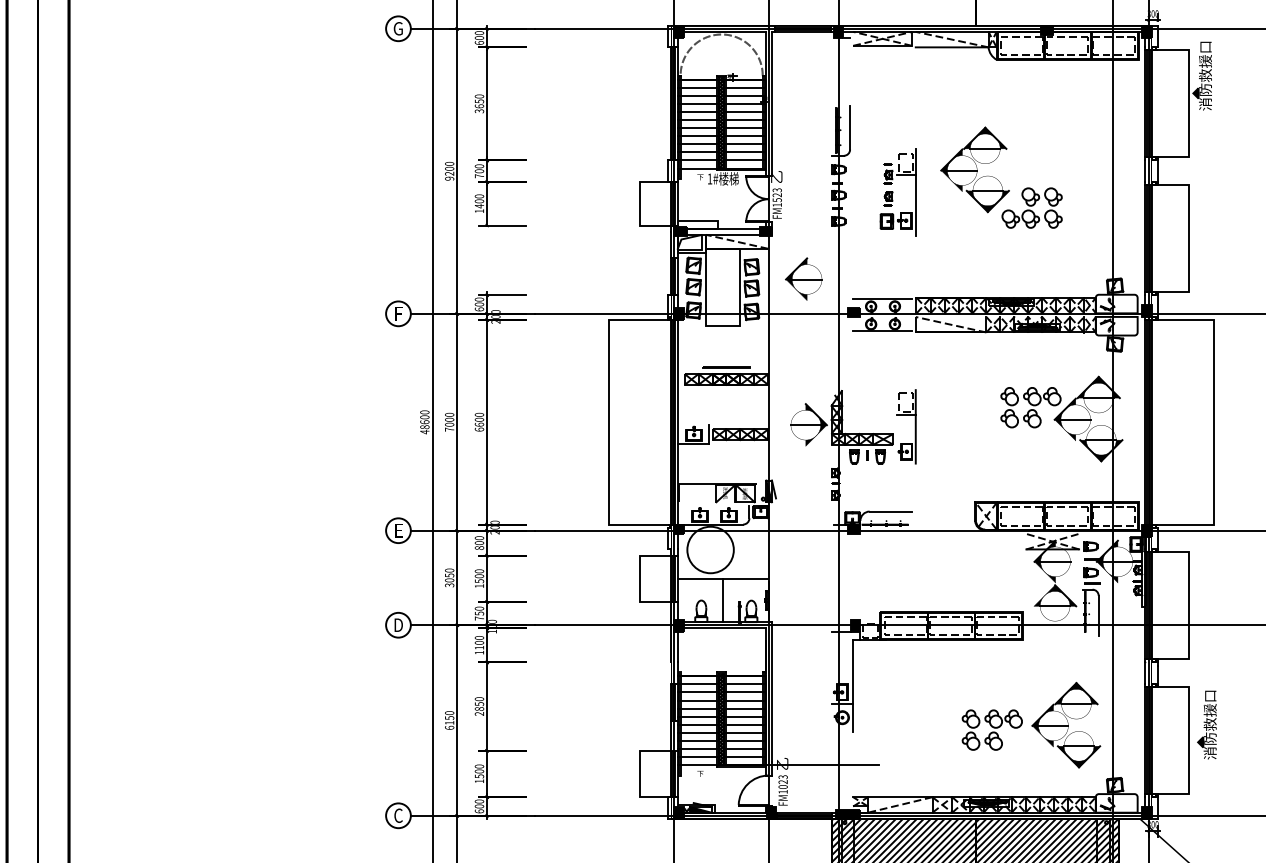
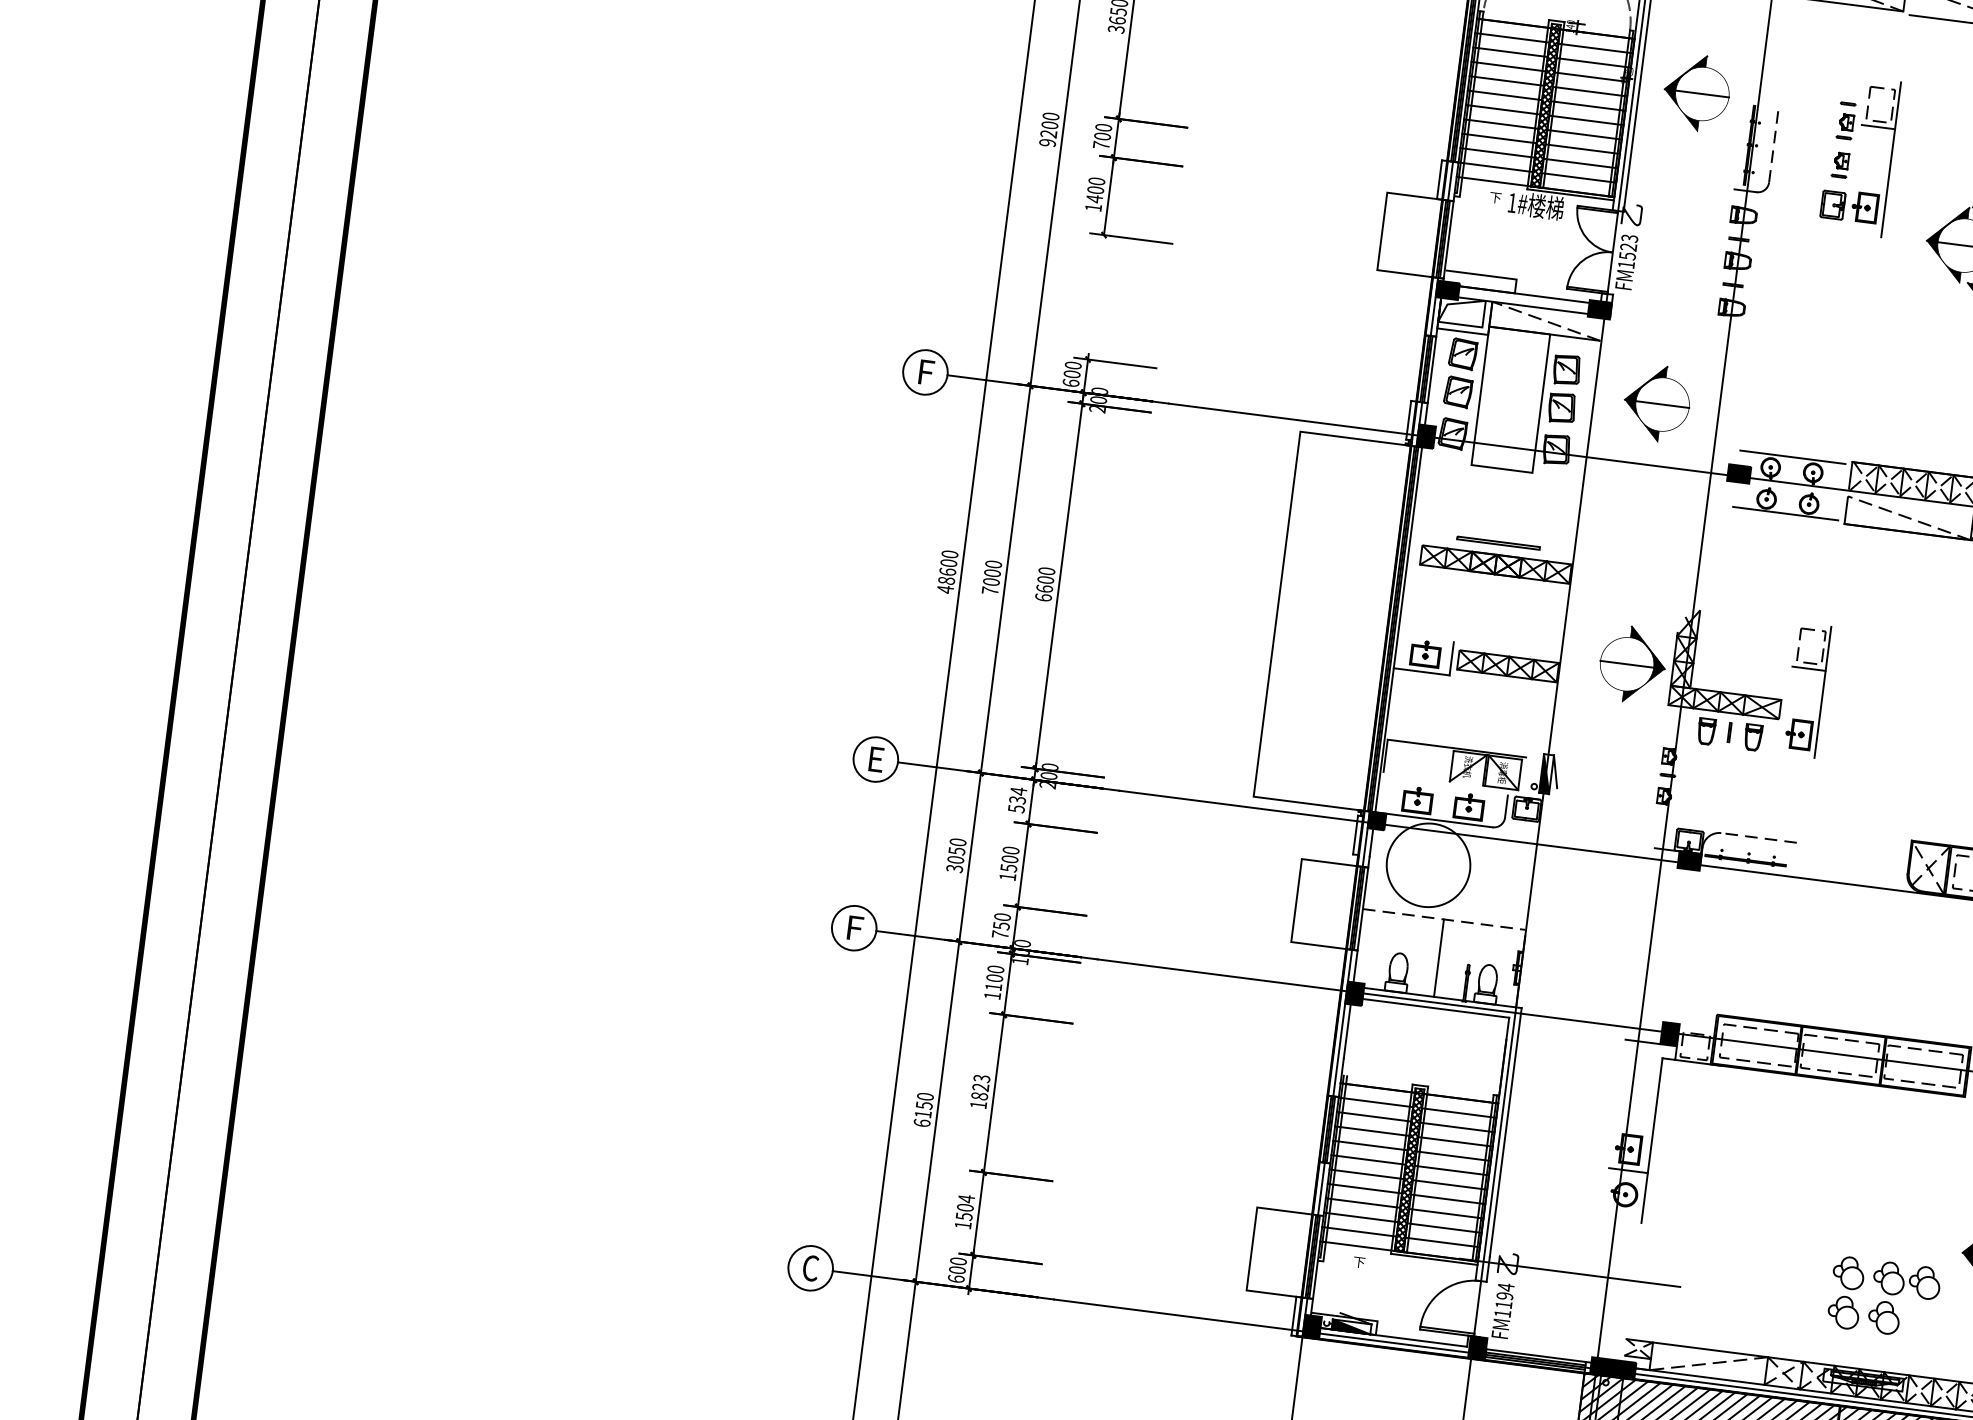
part: (803, 104) -> (1696, 91), added
line: (850, 127) -> (1774, 143), solid -> dashed
part: (897, 192) -> (1858, 155), moved
line: (890, 511) -> (1758, 837), solid -> dashed
text: (479, 542) -> (1017, 799), 800 -> 534
line: (723, 578) -> (1445, 919), solid -> dashed
text: (398, 624) -> (854, 926), D -> F
text: (479, 706) -> (980, 1091), 2850 -> 1823
part: (991, 729) -> (1882, 1296), moved
text: (479, 766) -> (966, 1198), 1500 -> 1504
text: (782, 781) -> (1503, 1294), FM1023 -> FM1194

